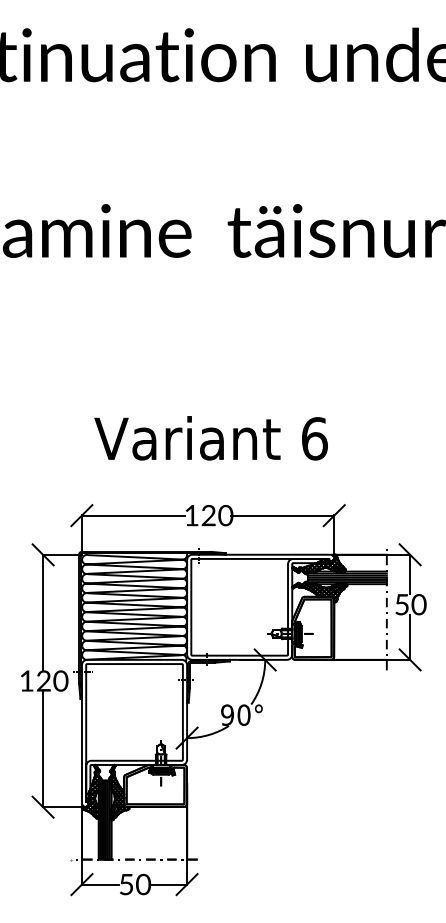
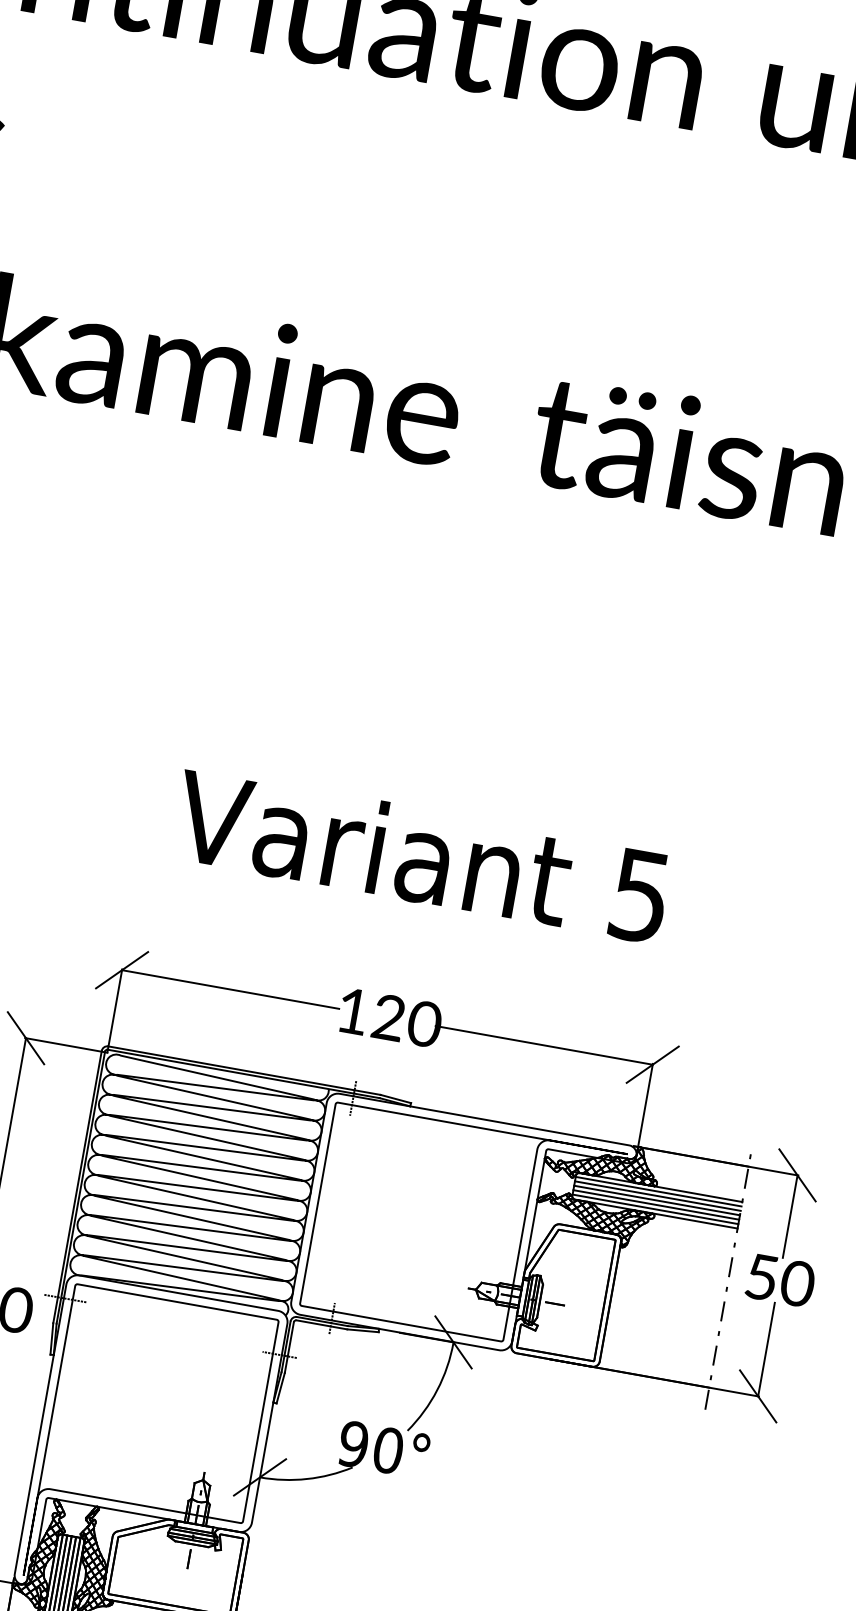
text: (314, 438) -> (640, 895), 6 -> 5

